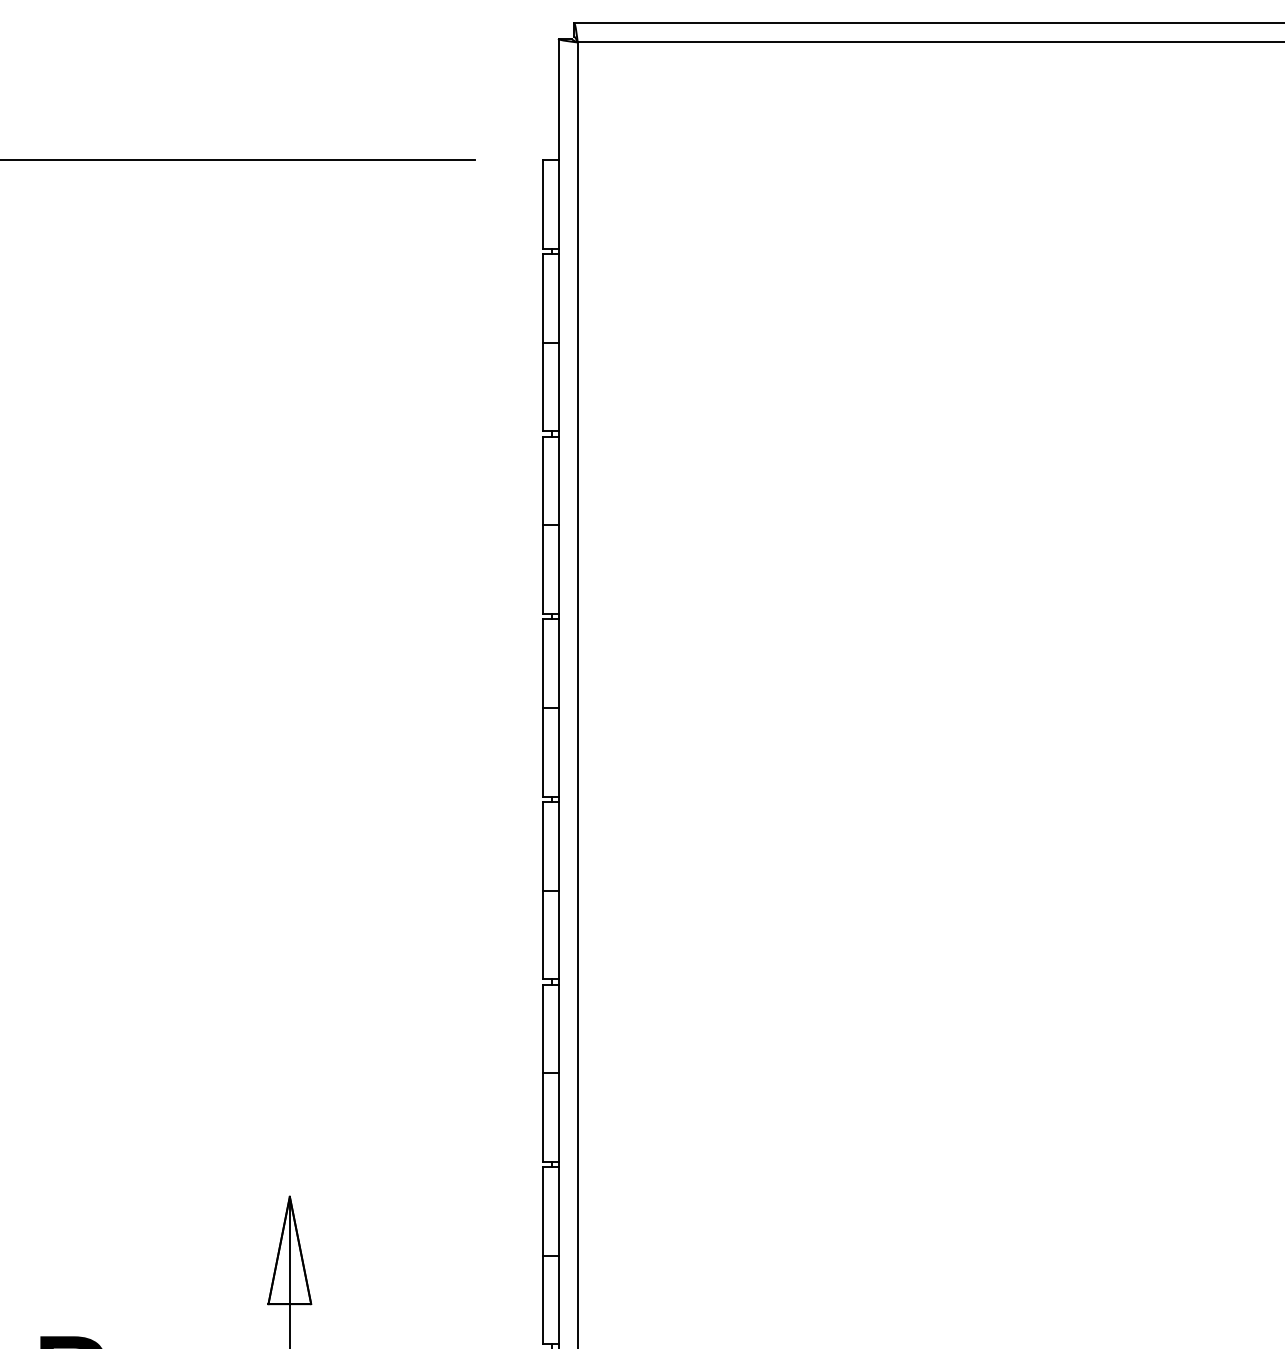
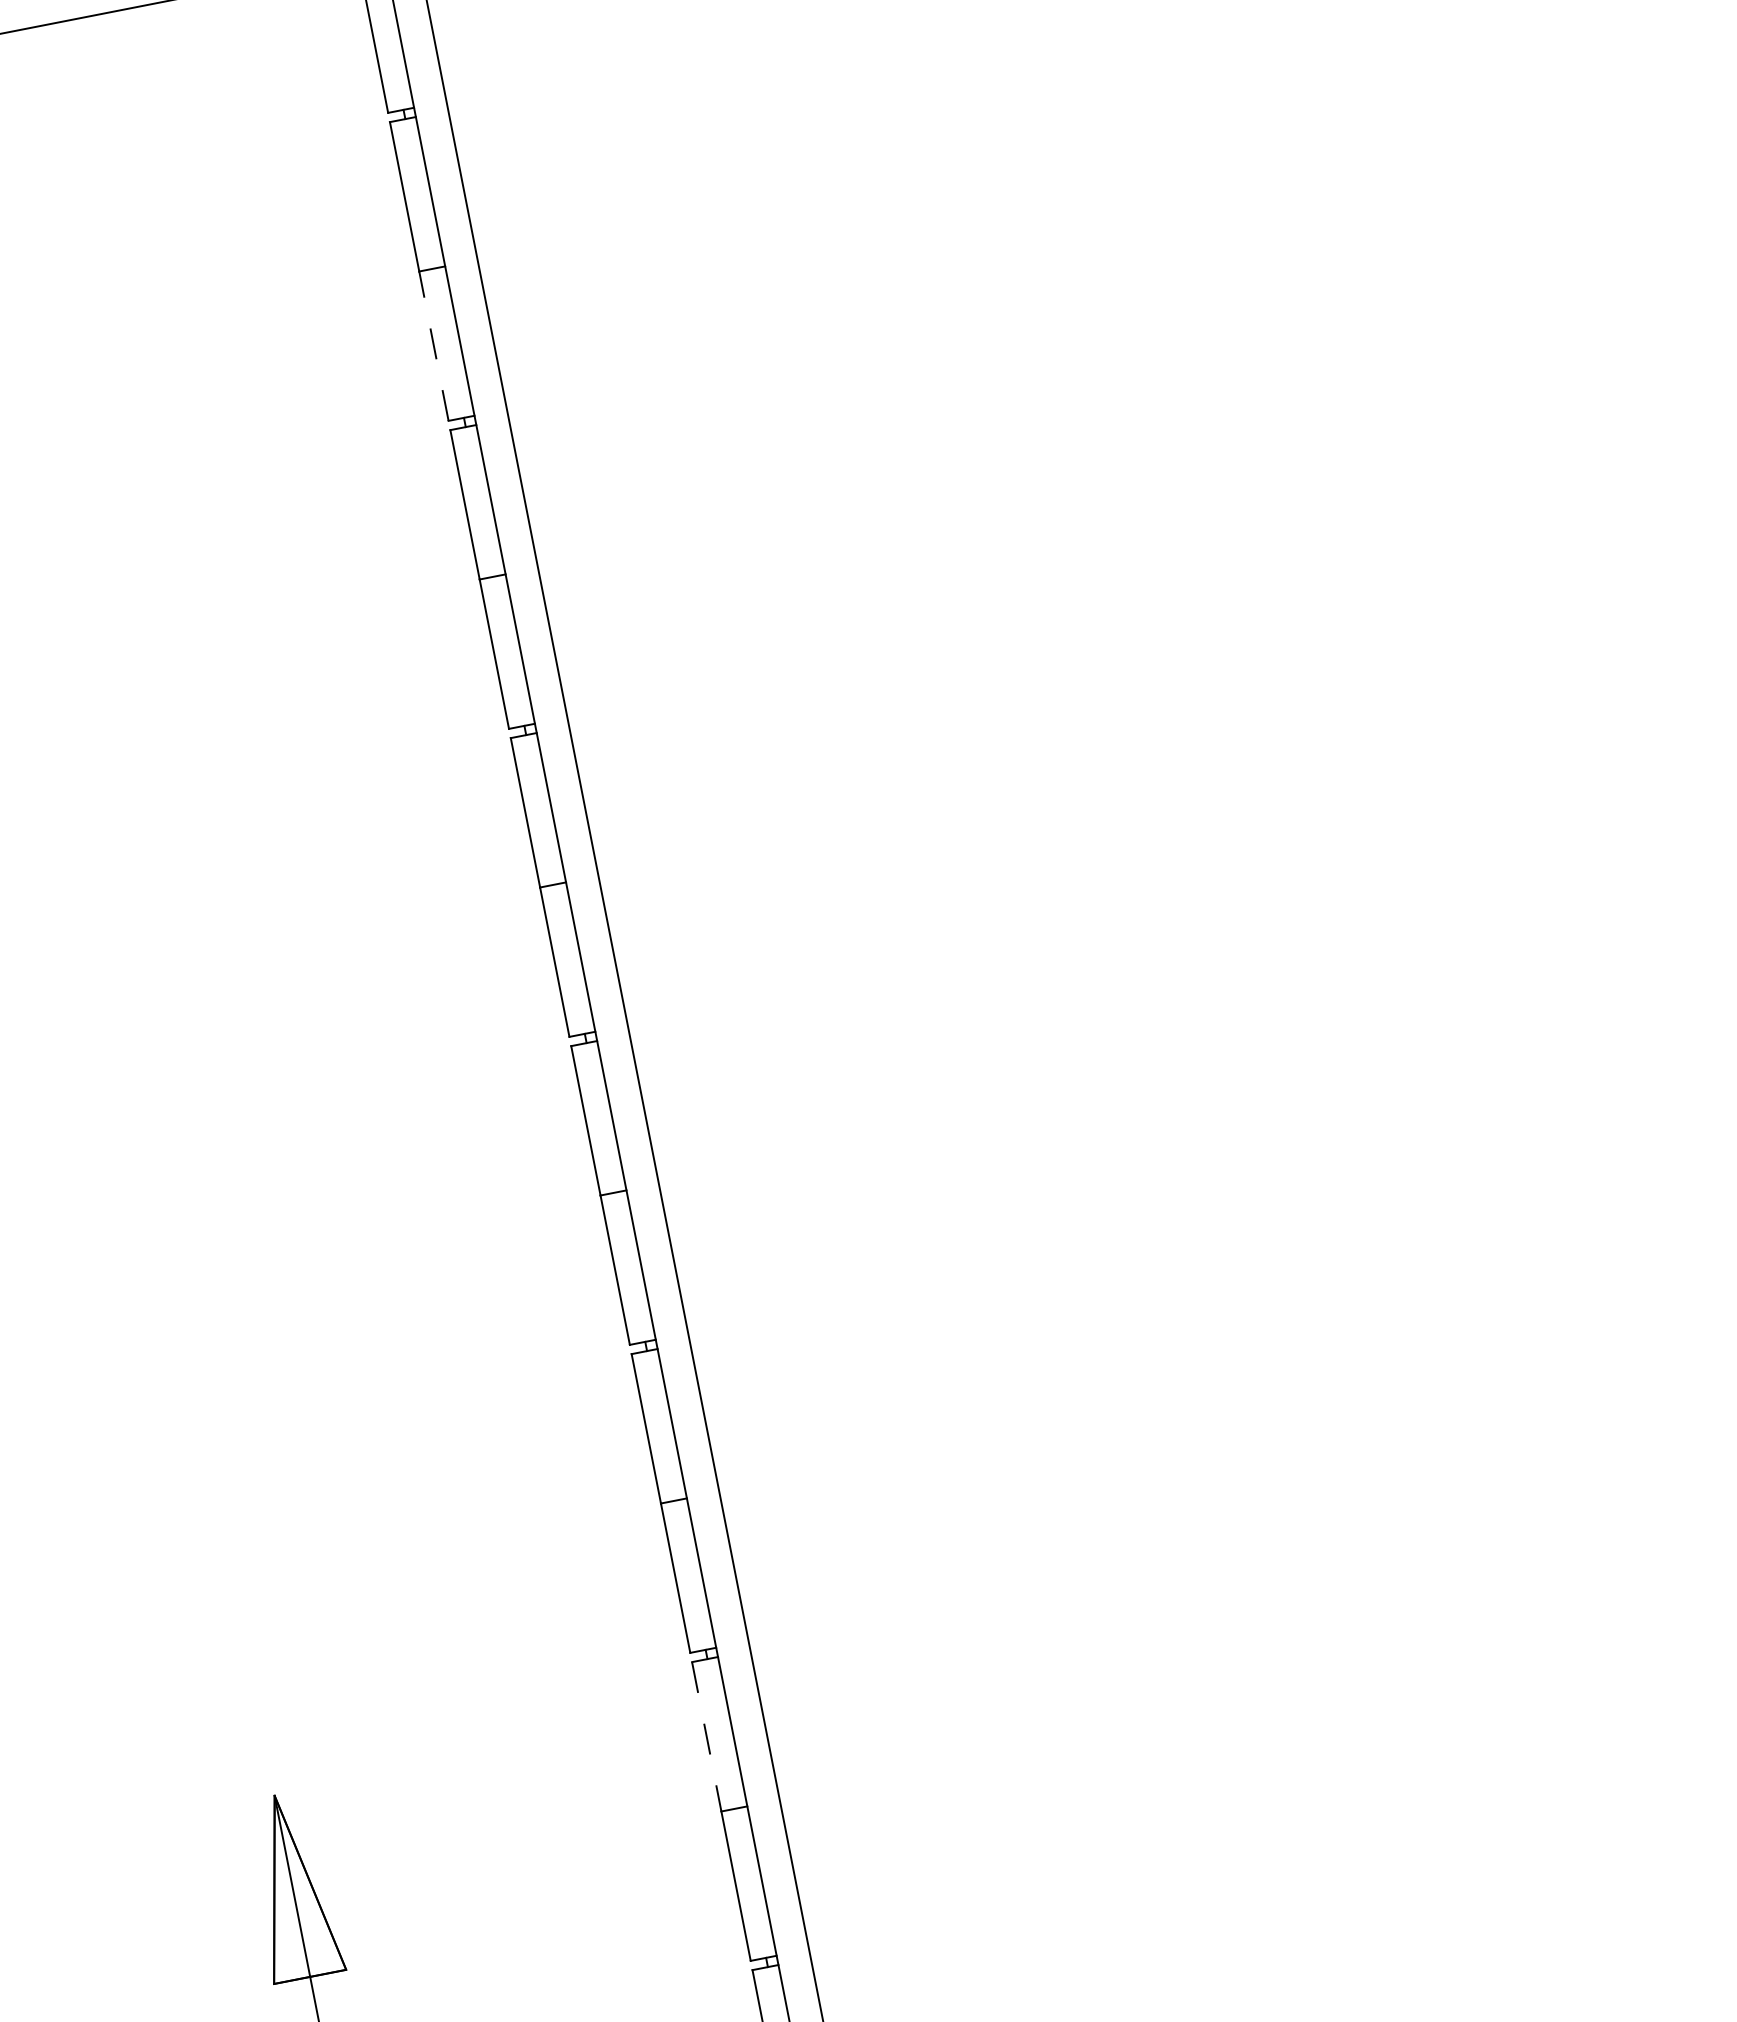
line: (543, 386) -> (434, 345), solid -> dashed
line: (543, 1212) -> (707, 1738), solid -> dashed

